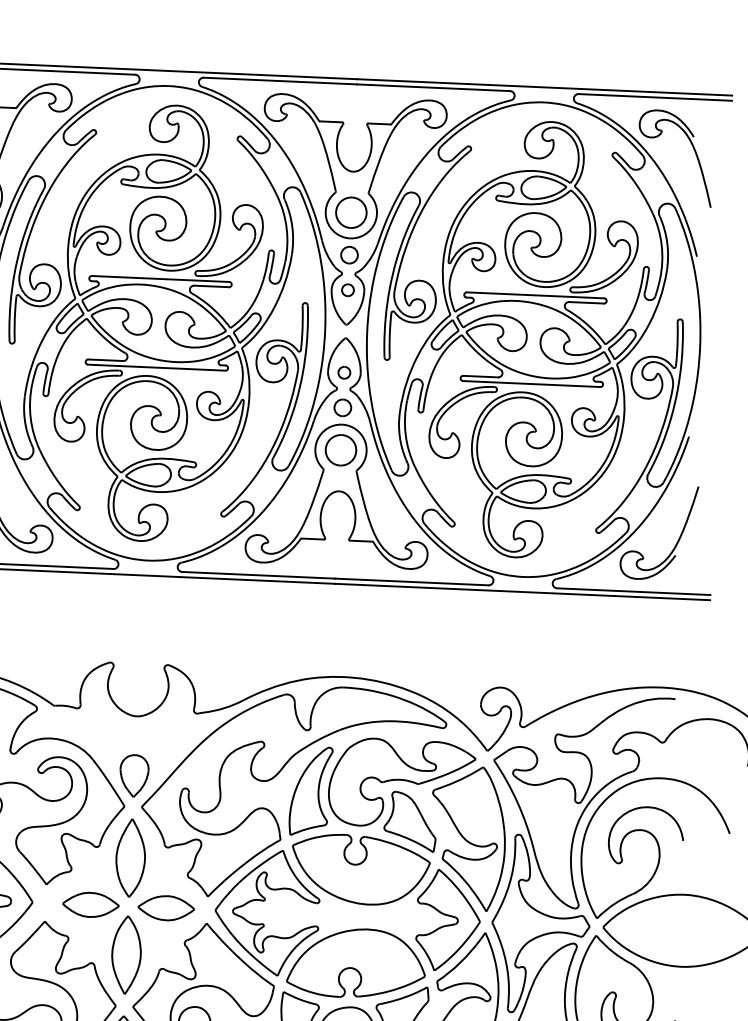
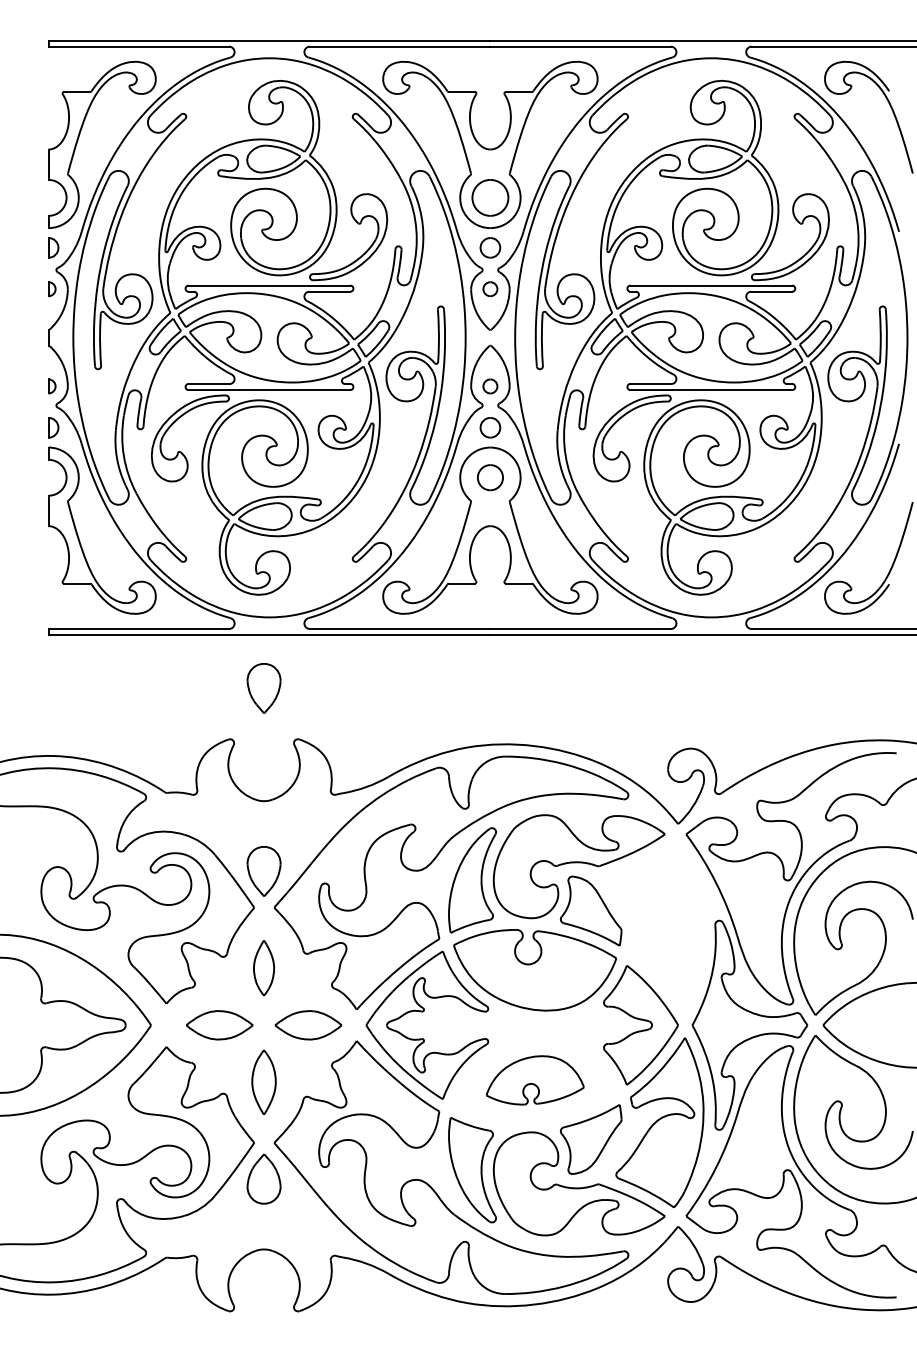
part: (341, 450) -> (490, 477), size x0.7
part: (140, 620) -> (263, 688), added
part: (467, 838) -> (659, 927), removed
part: (130, 857) -> (263, 967), size x0.6
part: (126, 955) -> (263, 1082), size x0.7
part: (356, 963) -> (535, 1080), size x0.6

